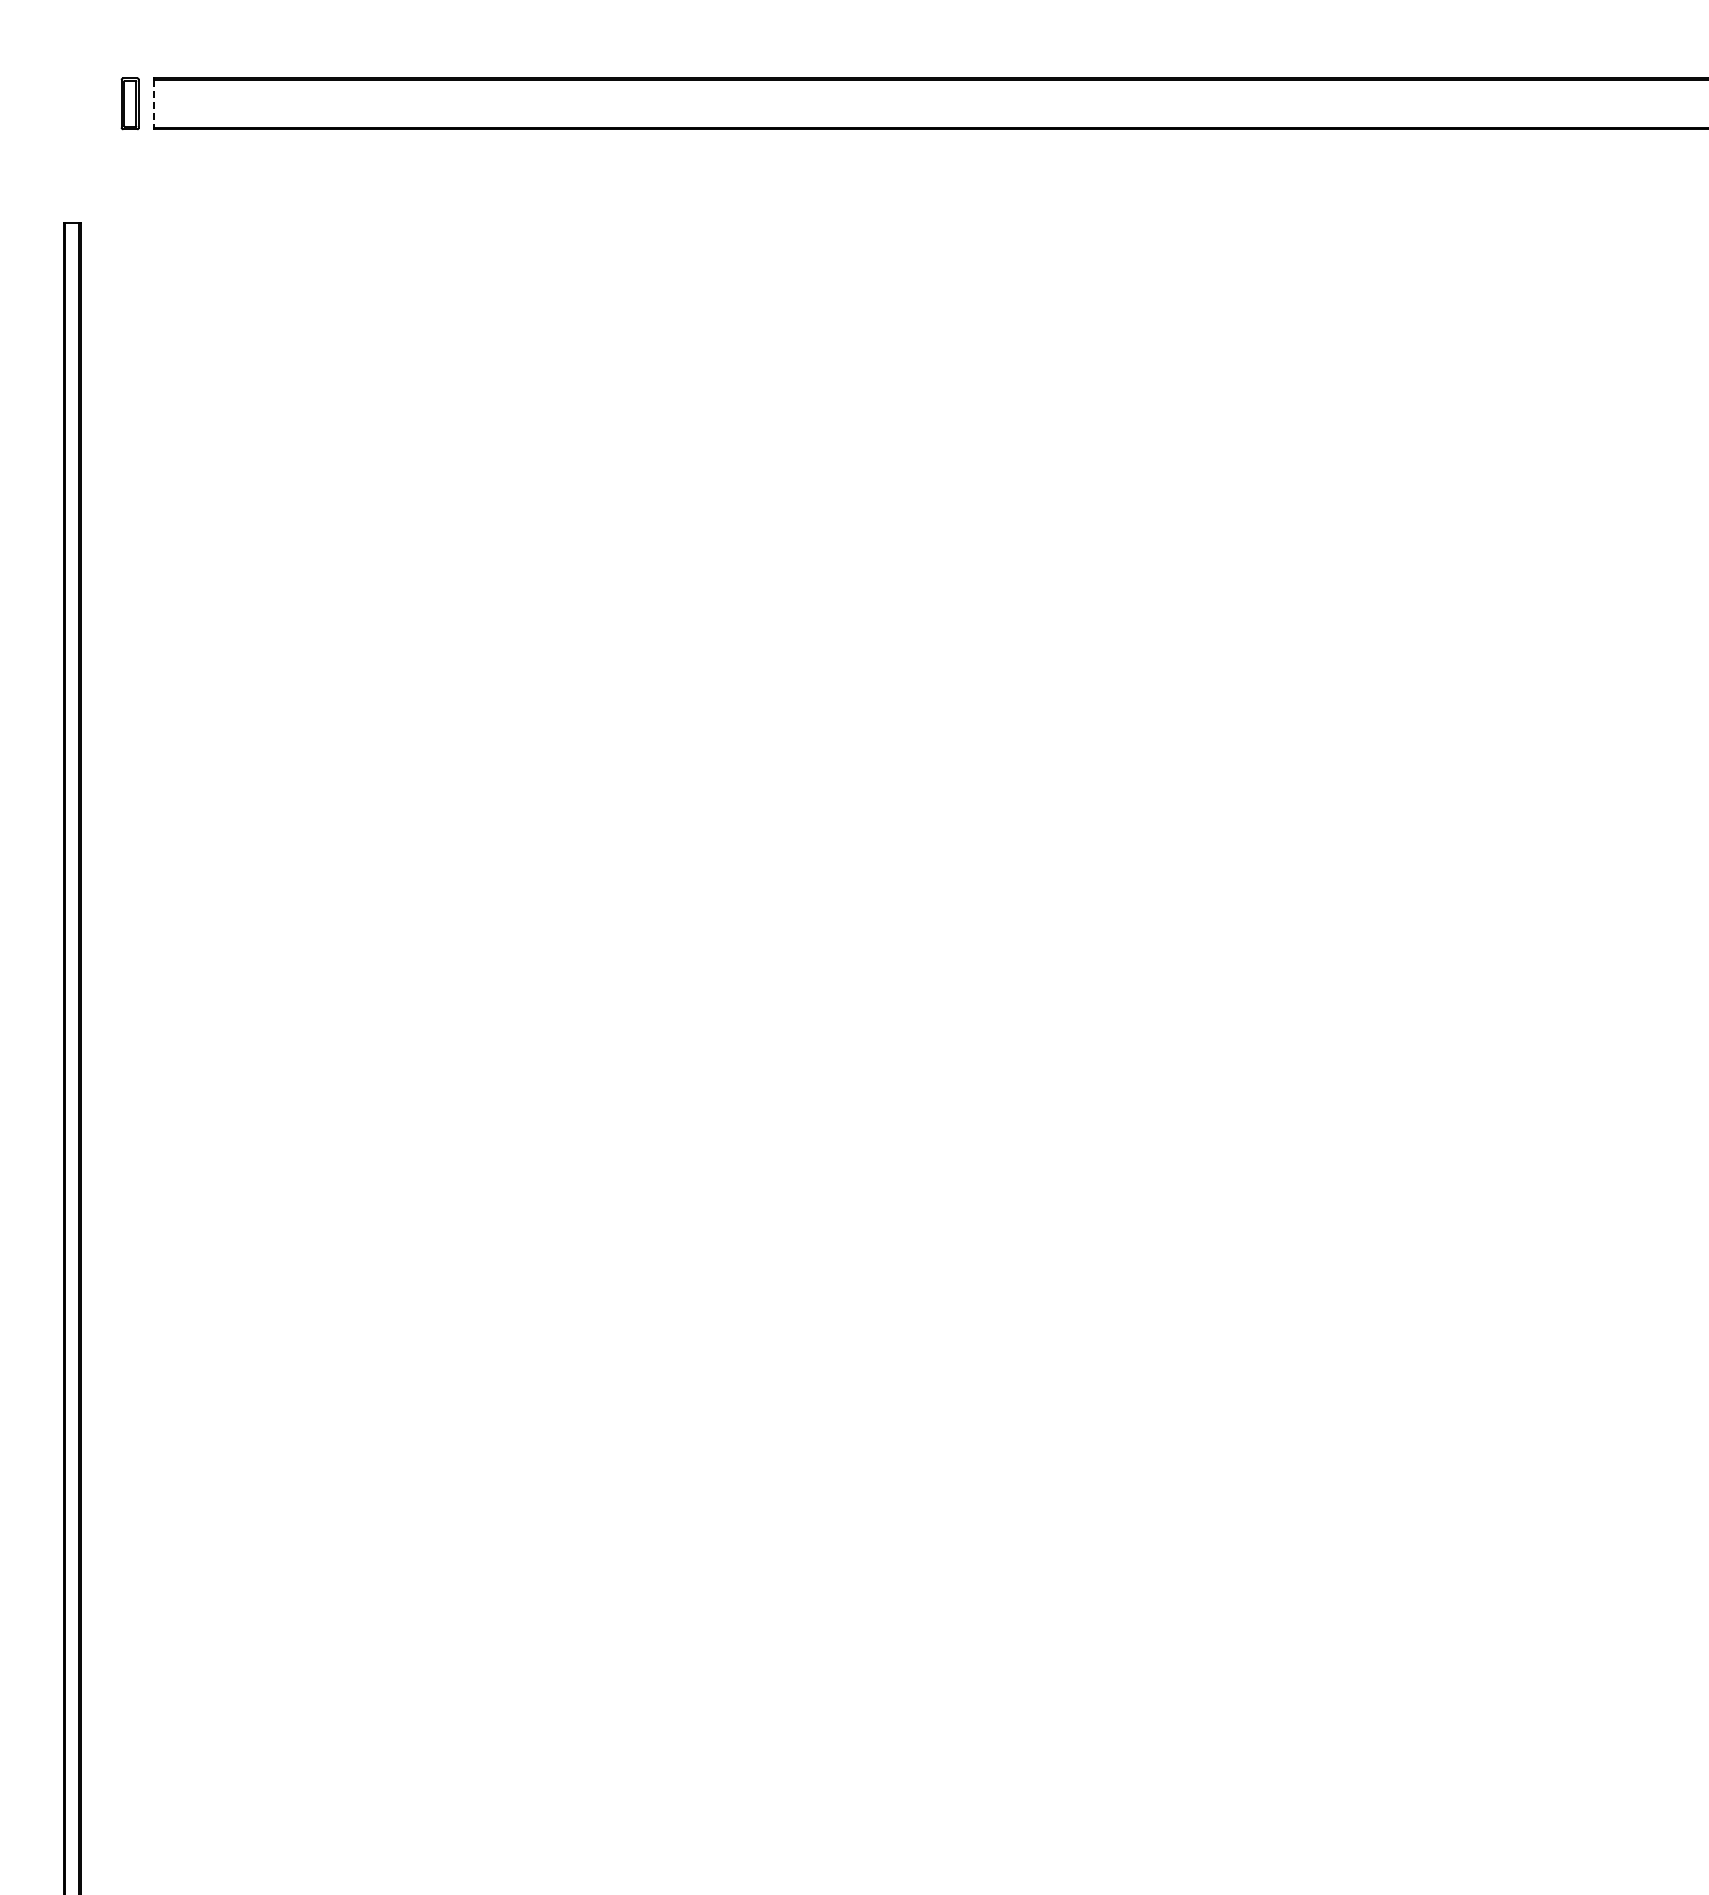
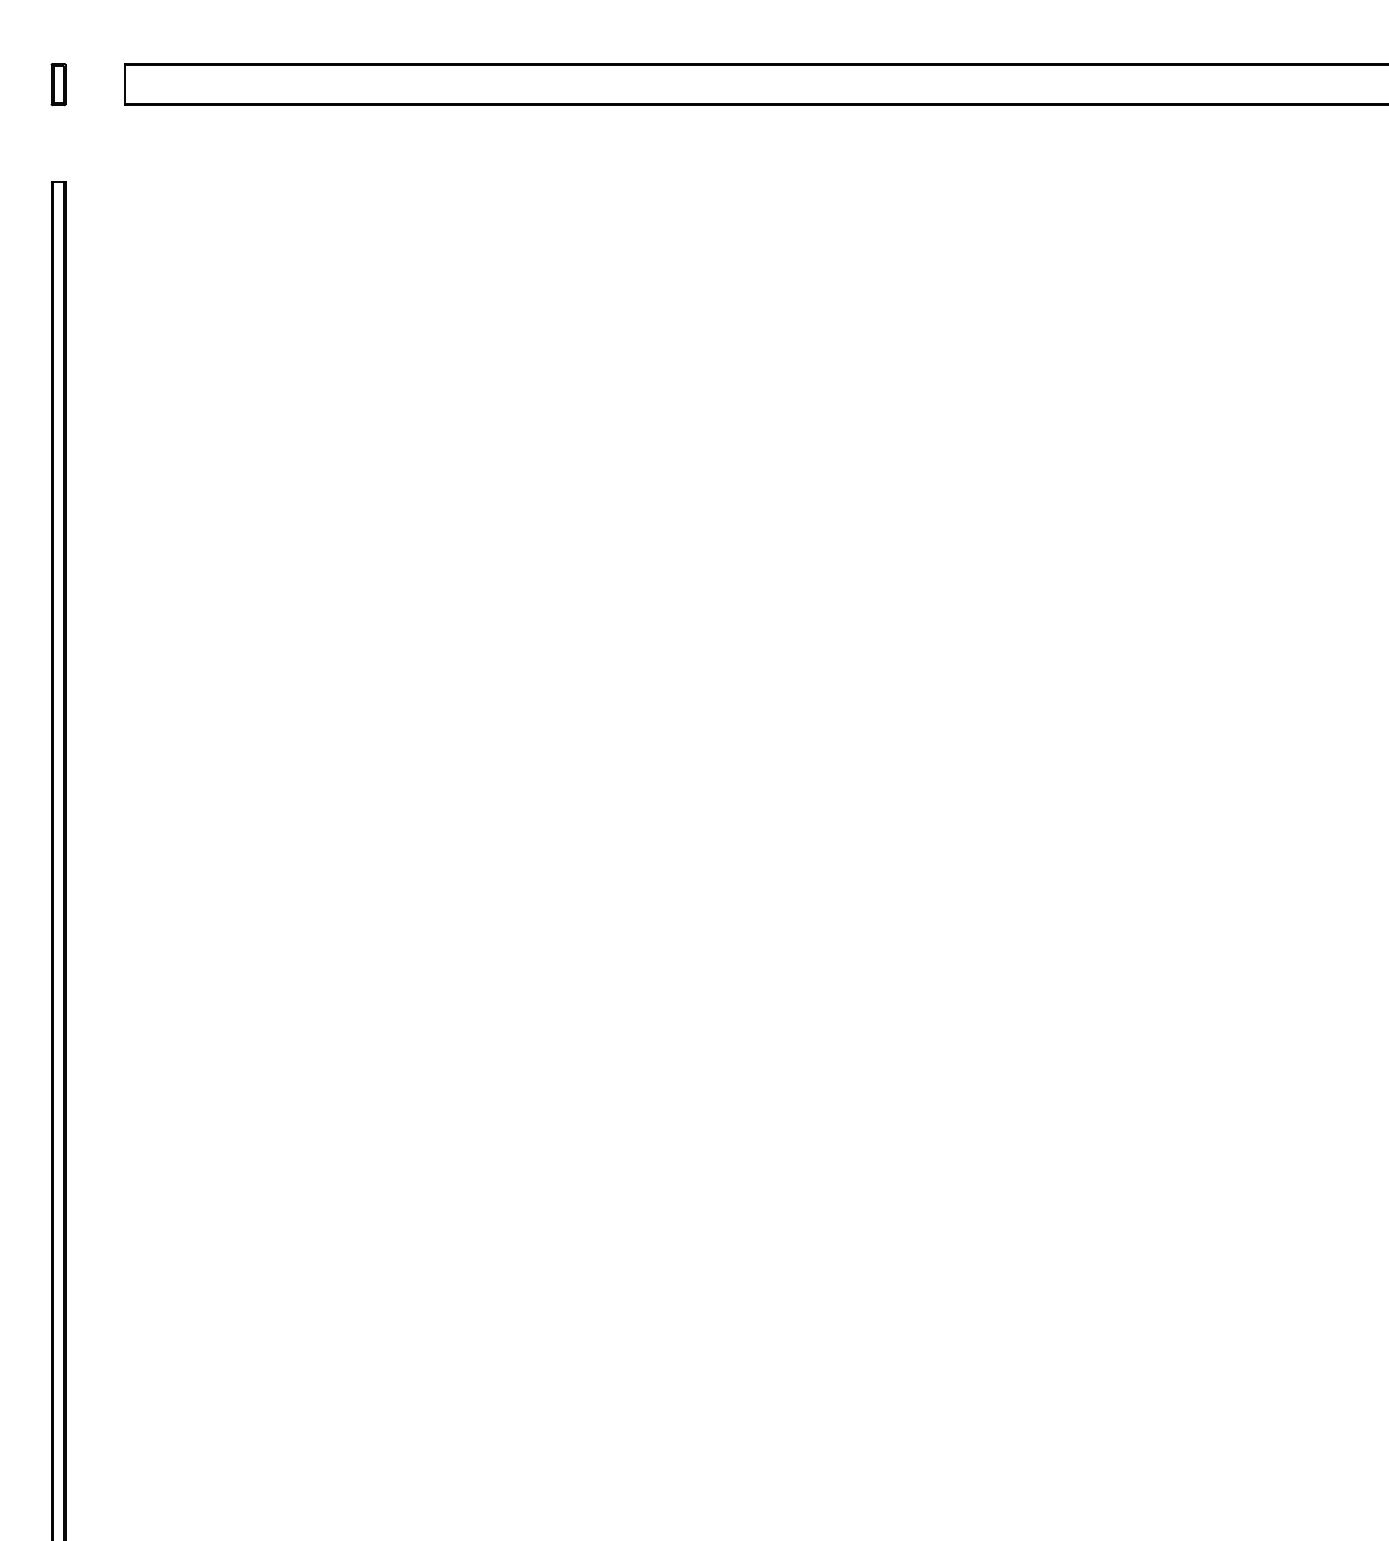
part: (129, 103) -> (57, 84), moved
line: (153, 103) -> (124, 84), dashed -> solid

